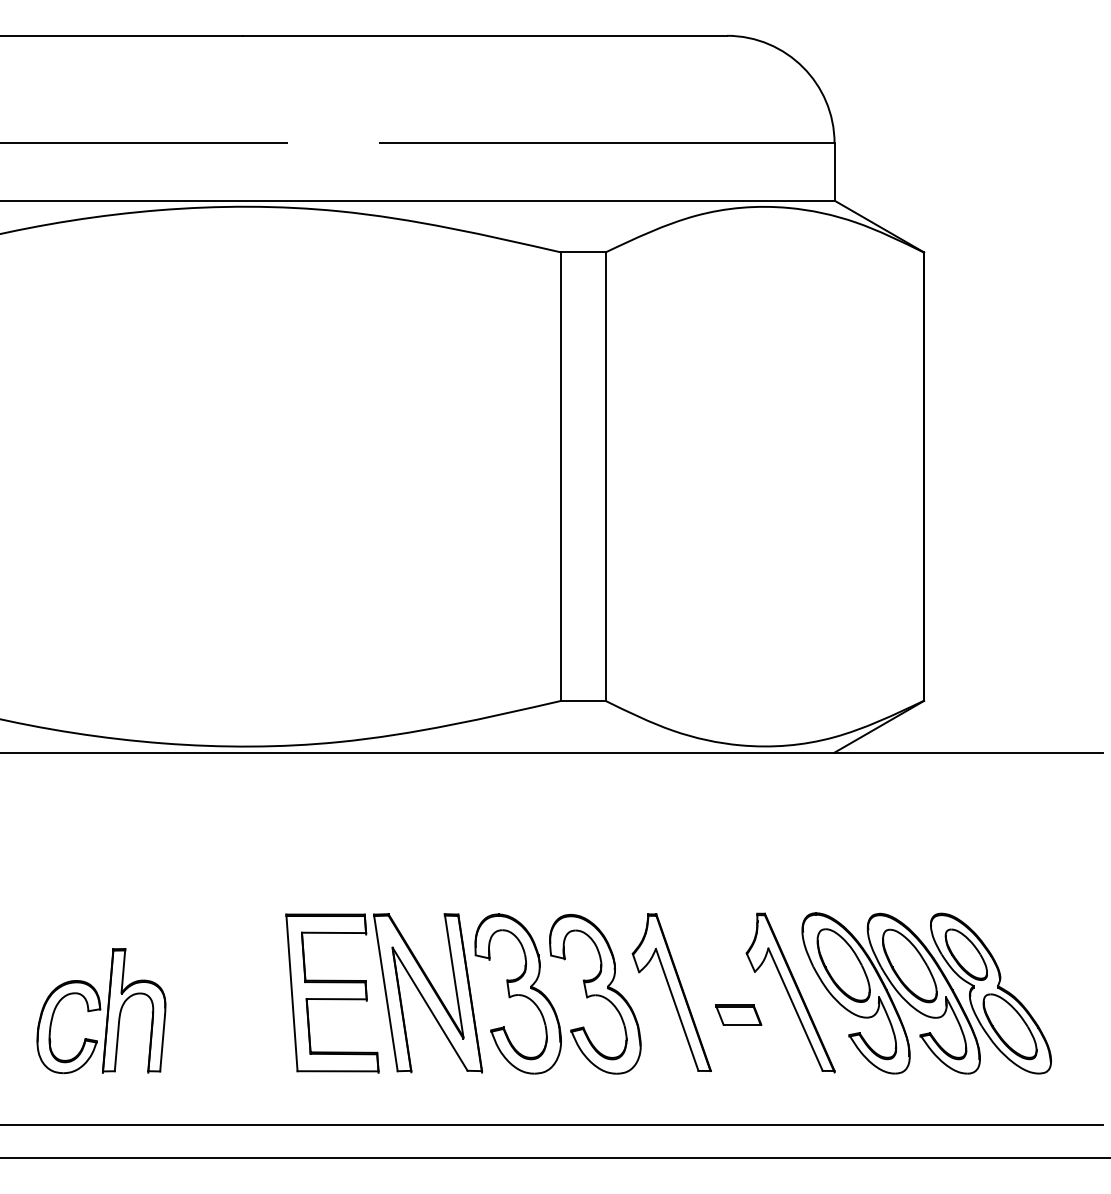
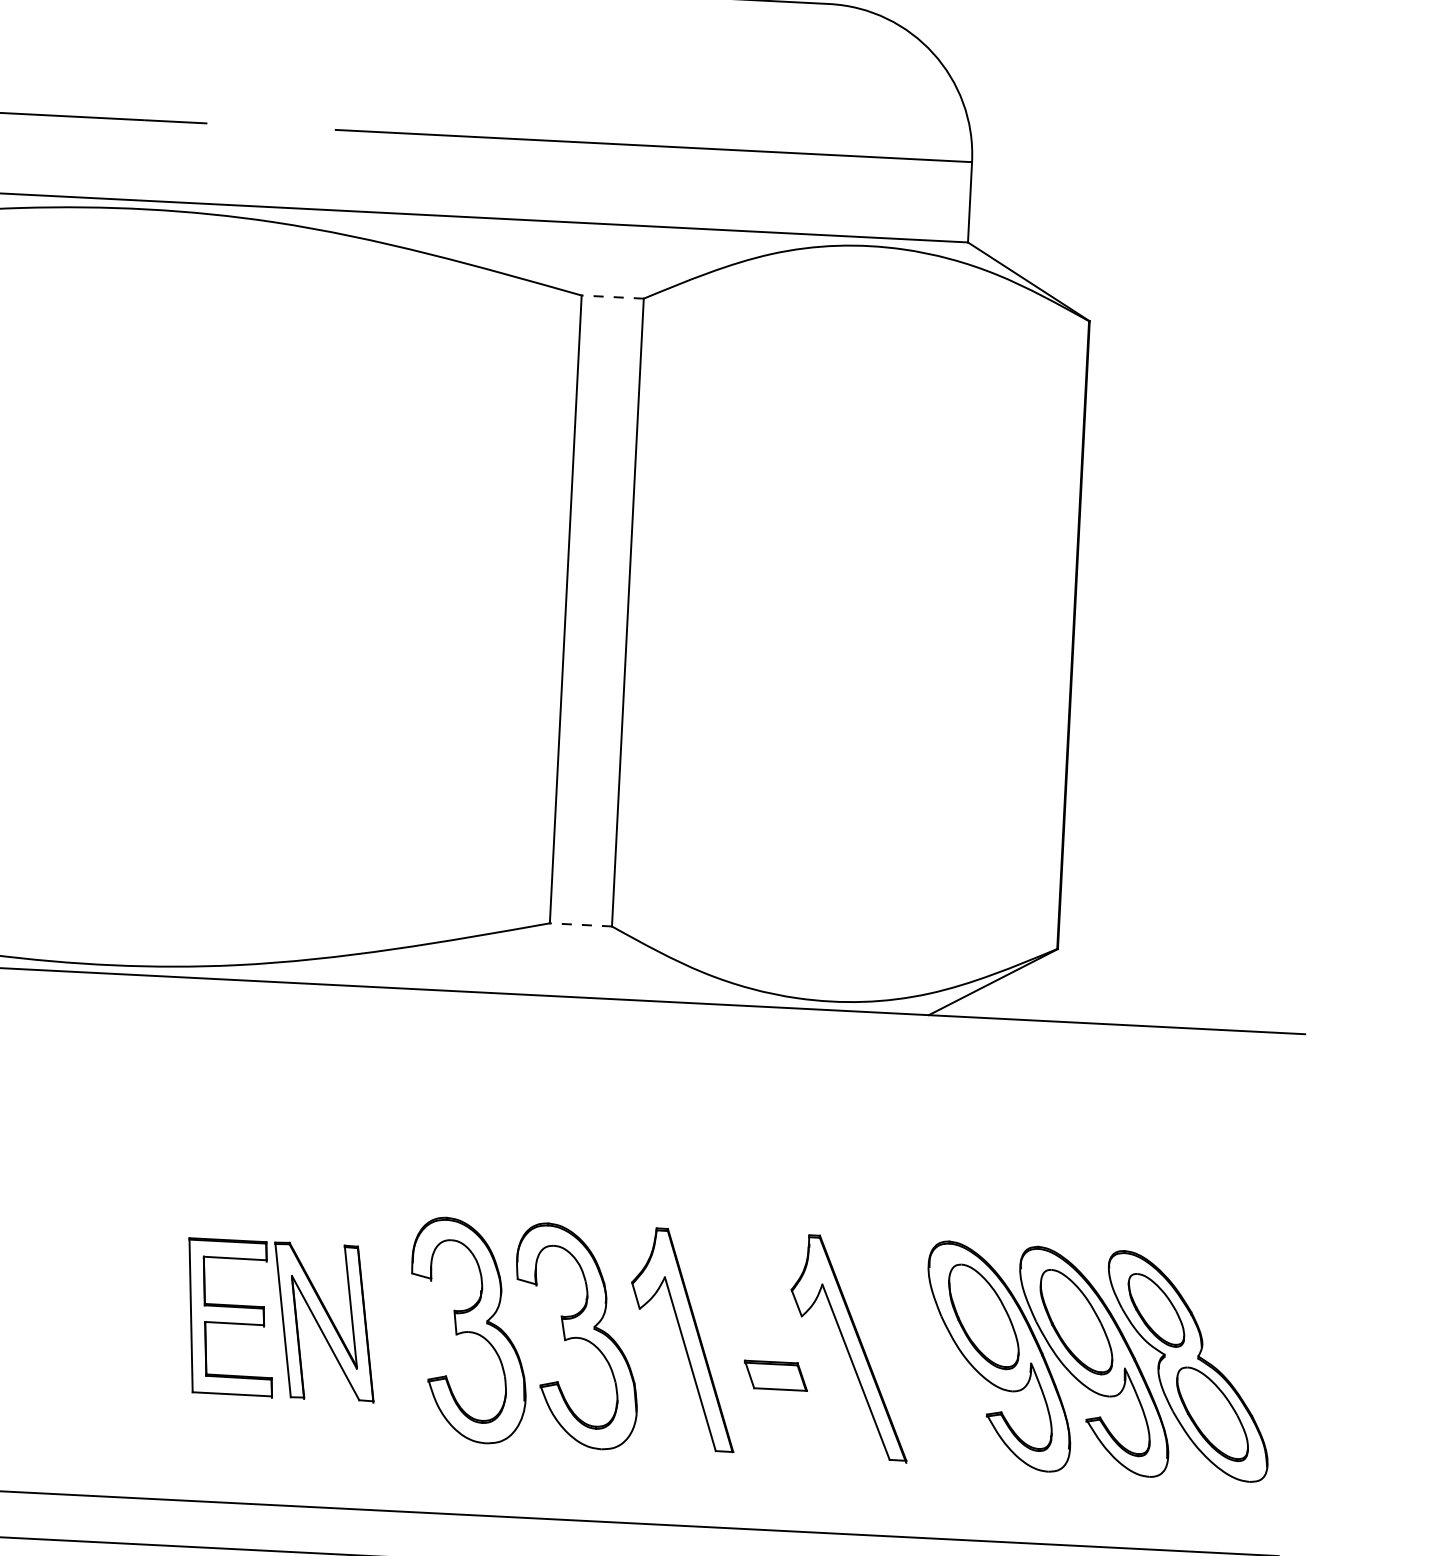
line: (582, 252) -> (611, 297), solid -> dashed
line: (582, 700) -> (579, 924), solid -> dashed
part: (384, 993) -> (281, 1320), size x0.7
part: (926, 993) -> (1097, 1361), moved

